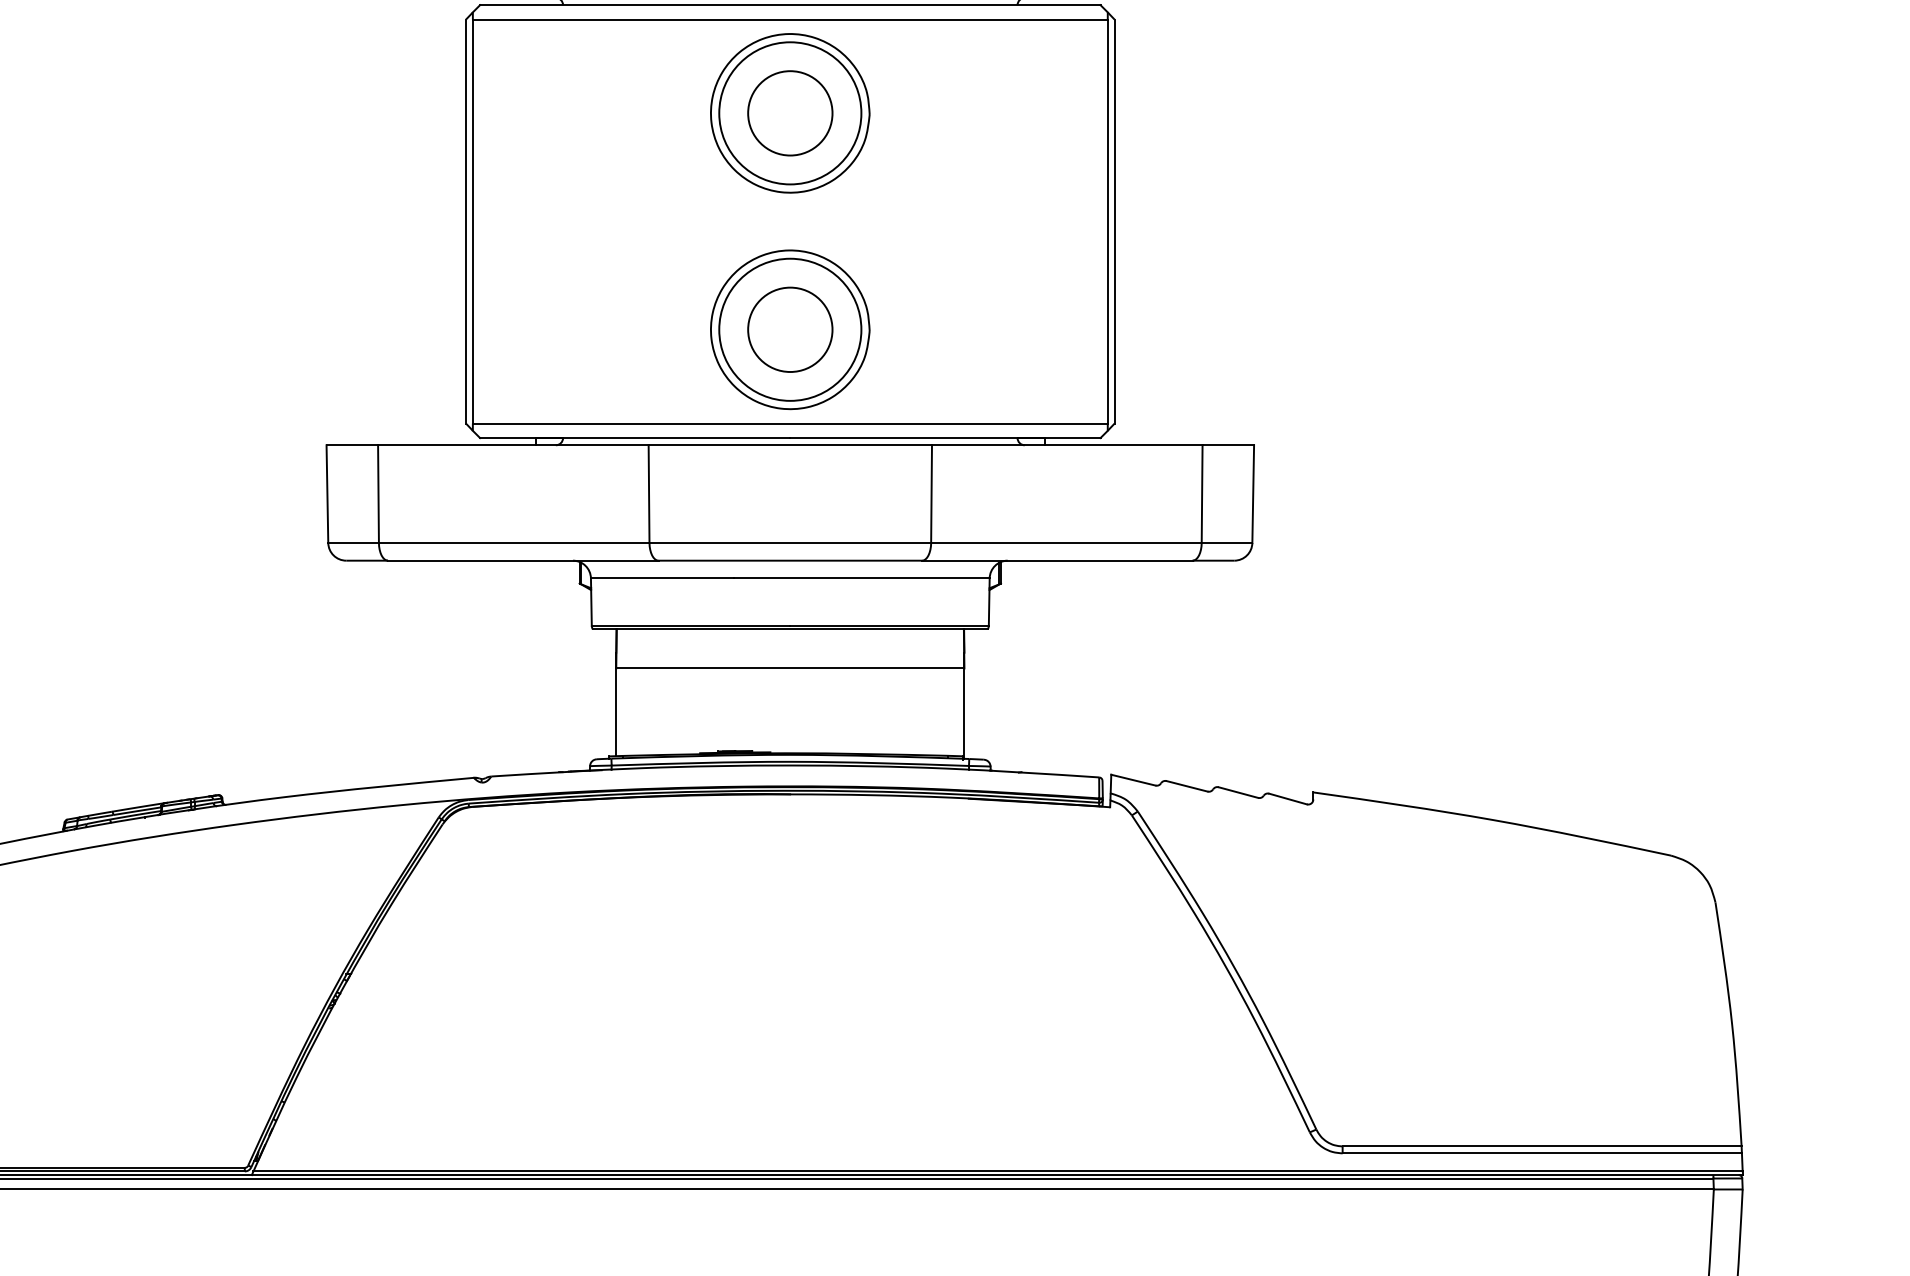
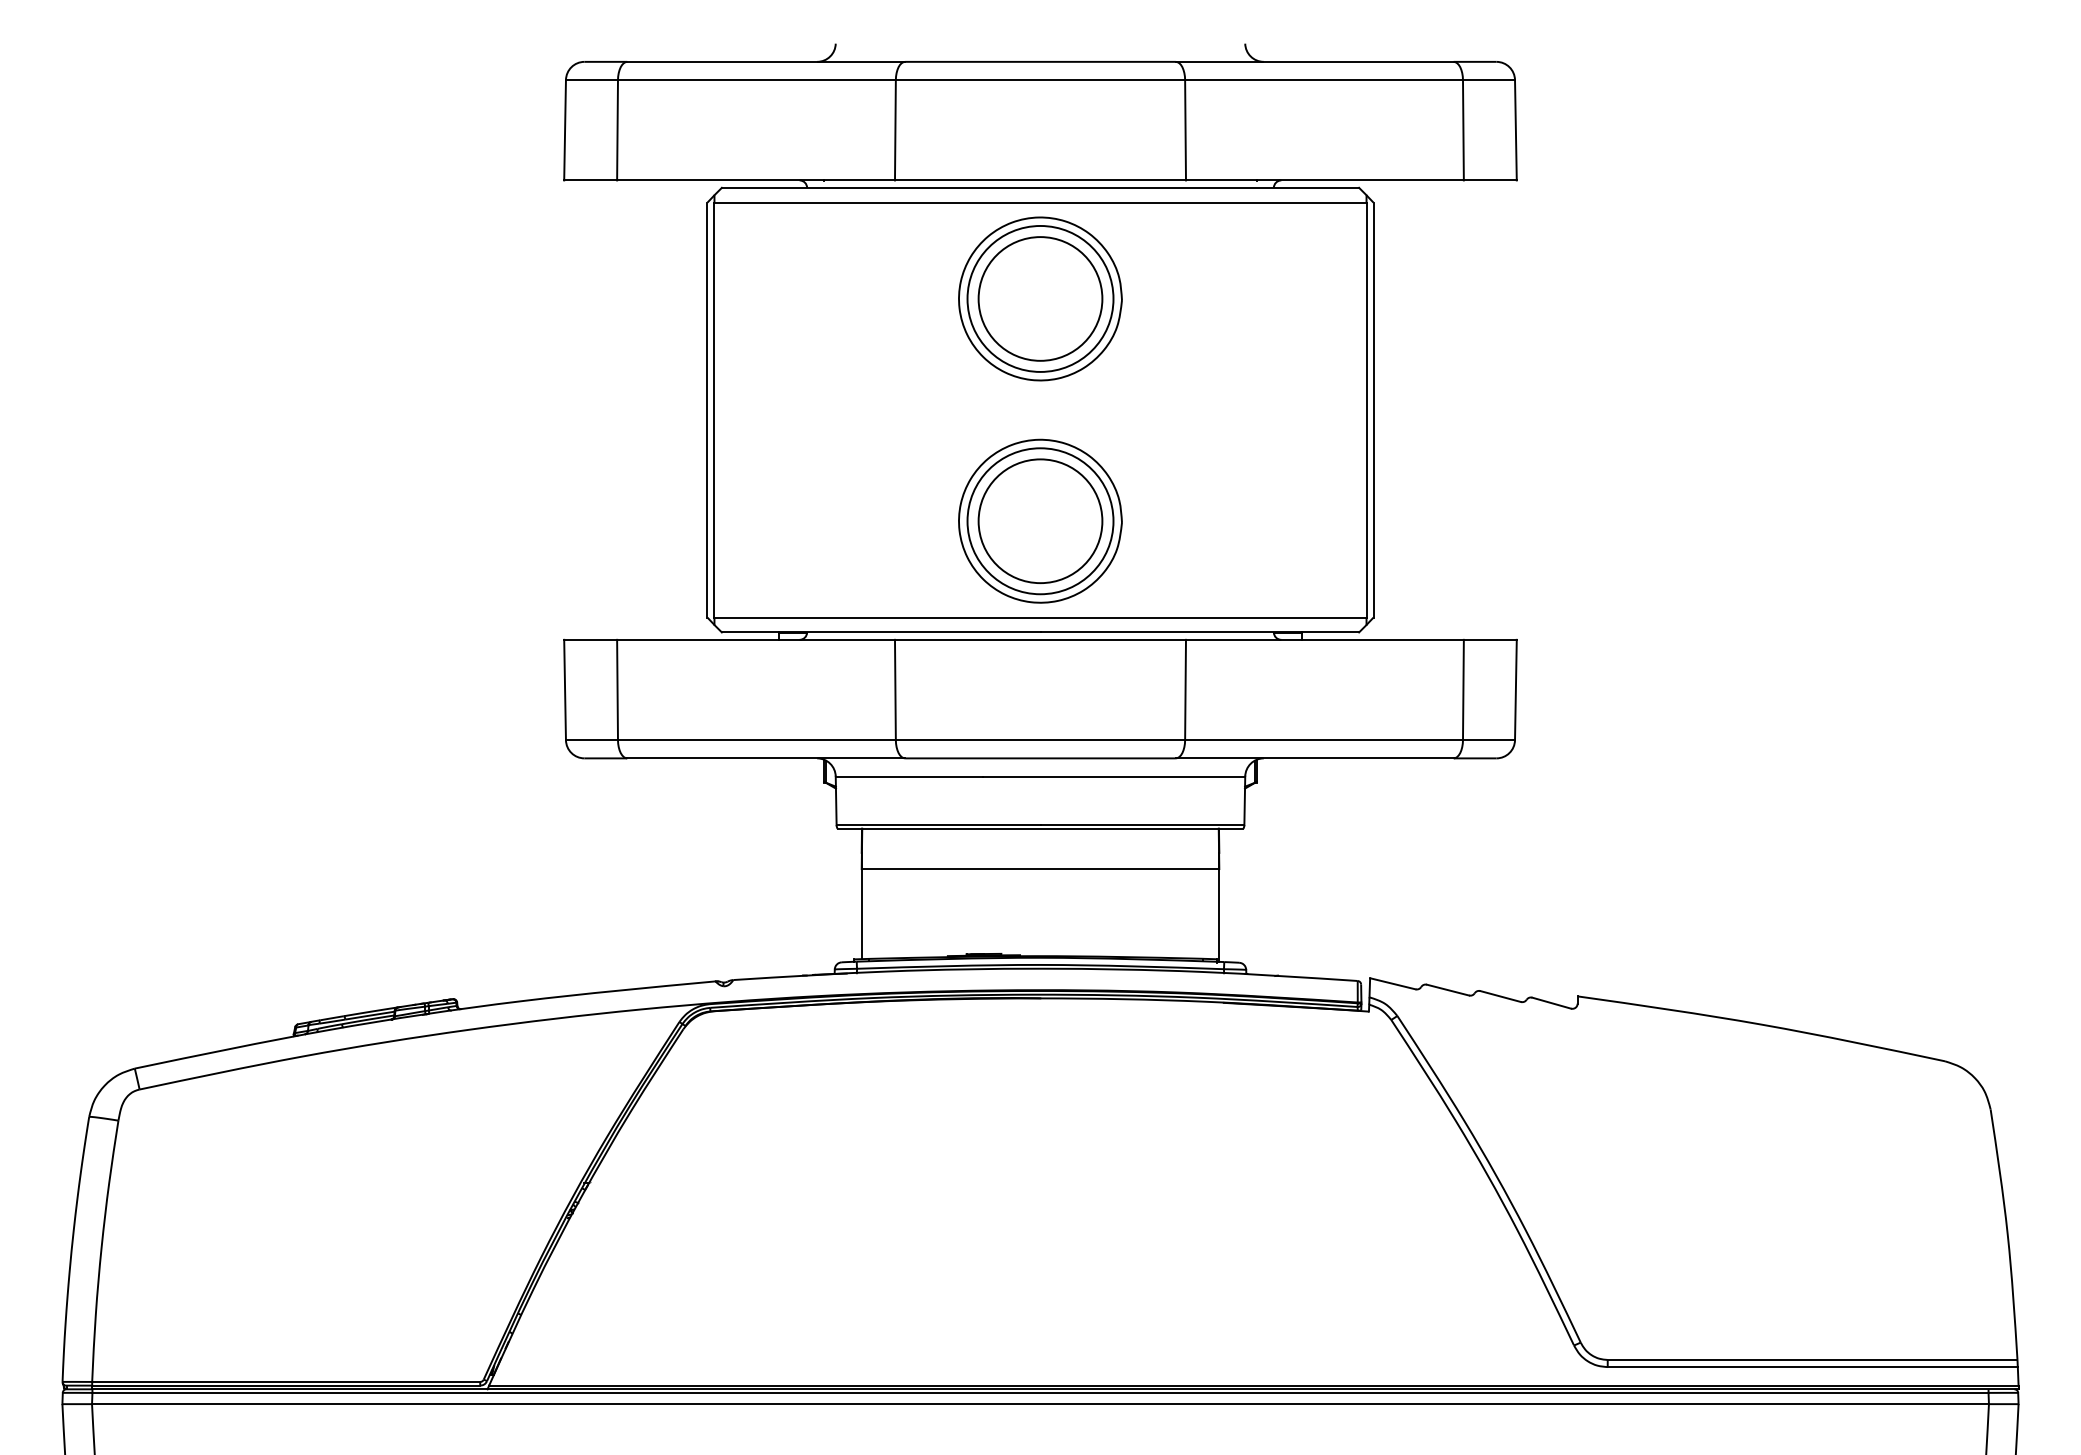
circle: (790, 112) -> (1040, 298), size x1.43
circle: (790, 330) -> (1040, 521), size x1.43

